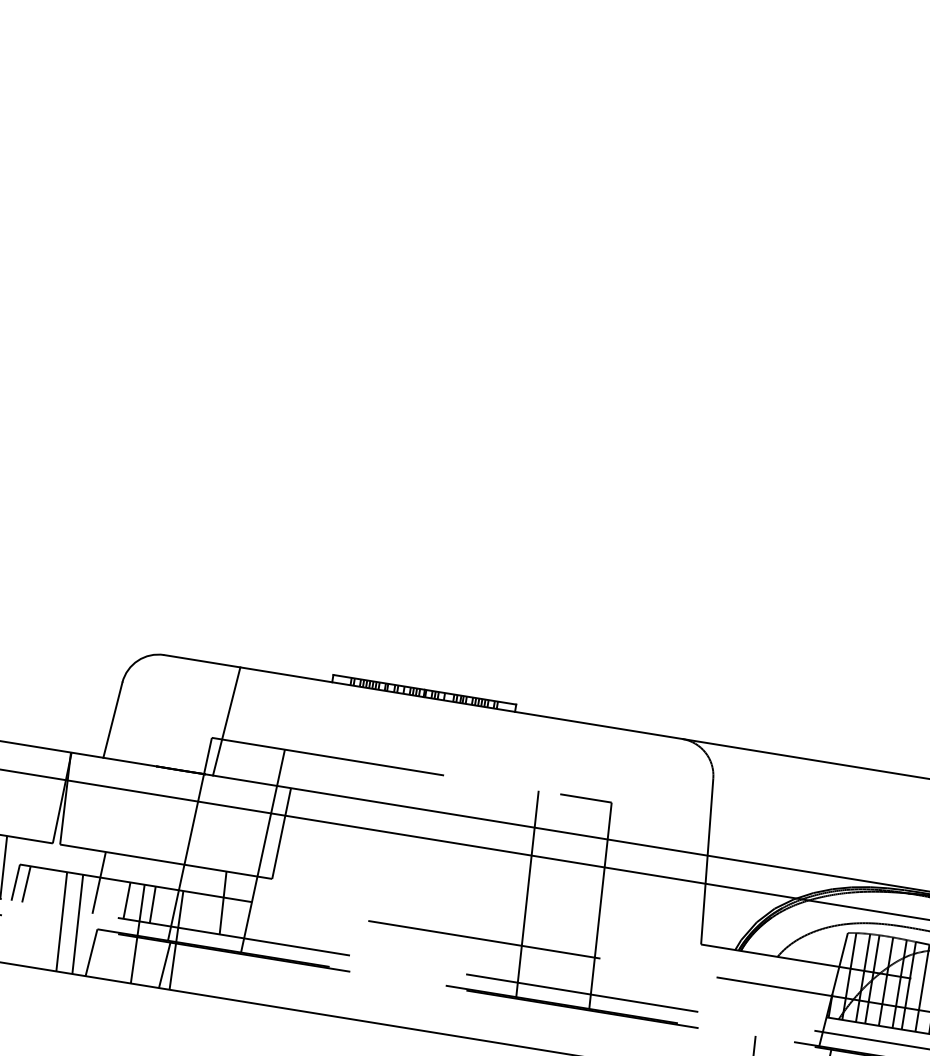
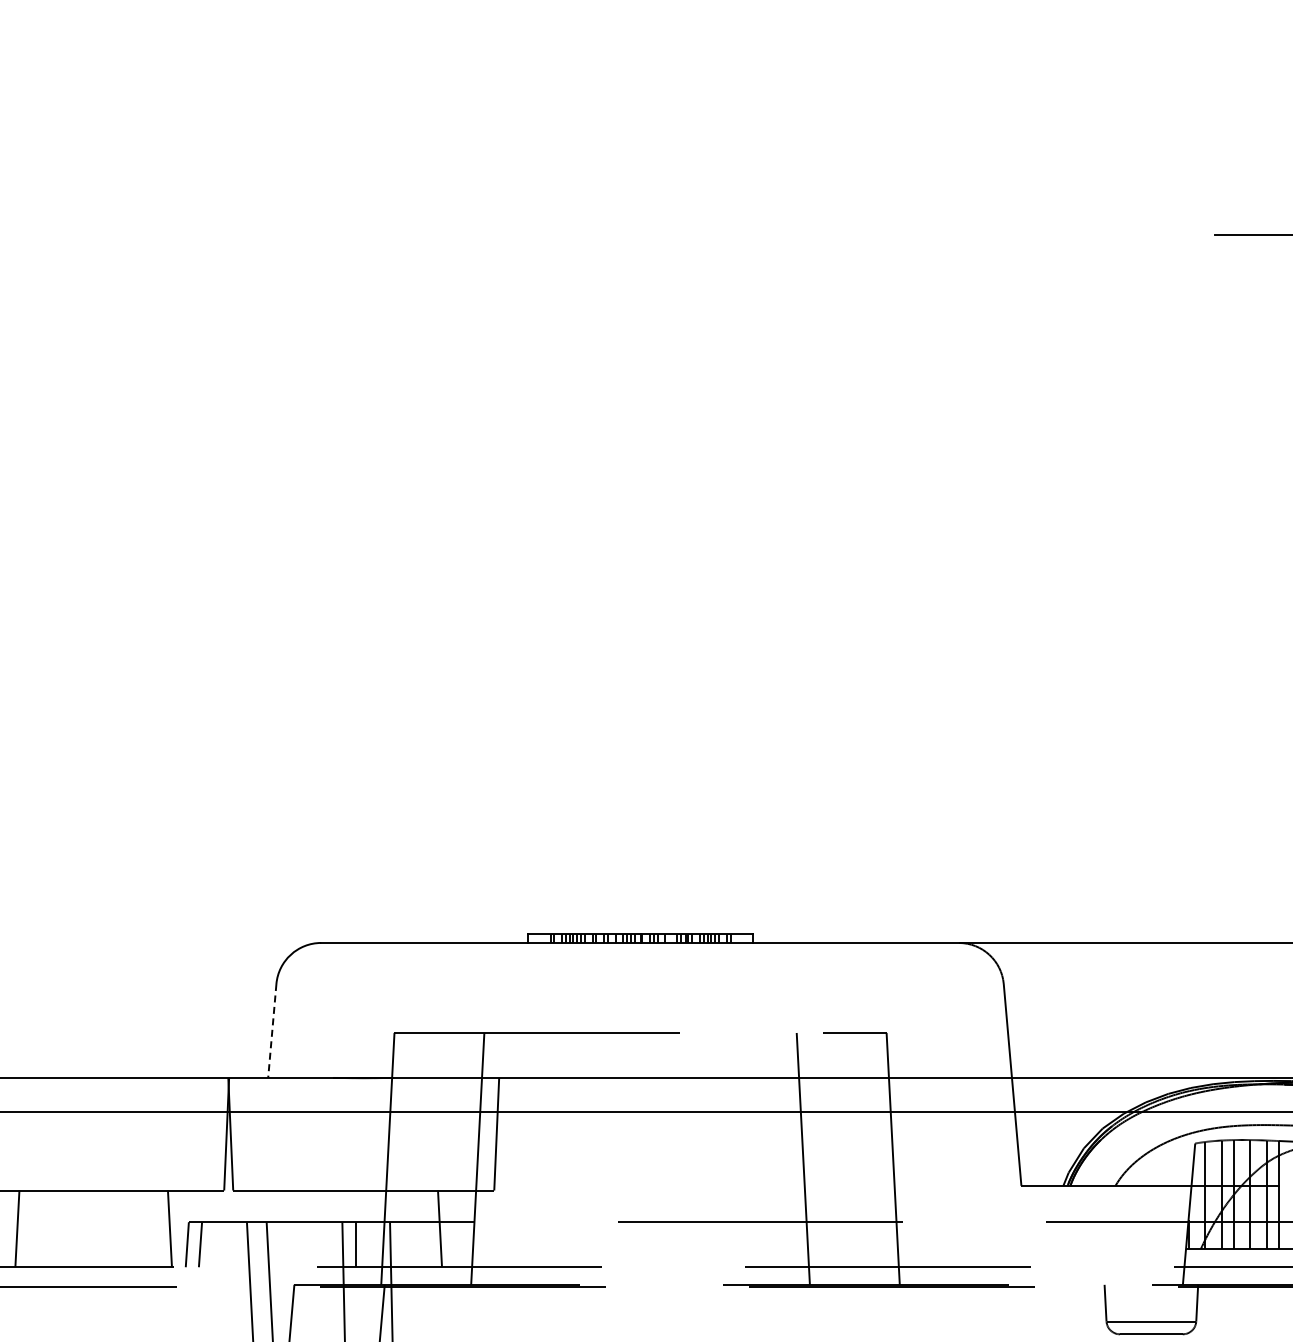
line: (112, 720) -> (272, 1031), solid -> dashed
line: (226, 720) -> (408, 1009), removed
line: (99, 882) -> (287, 1228), removed
line: (126, 900) -> (323, 1244), removed

